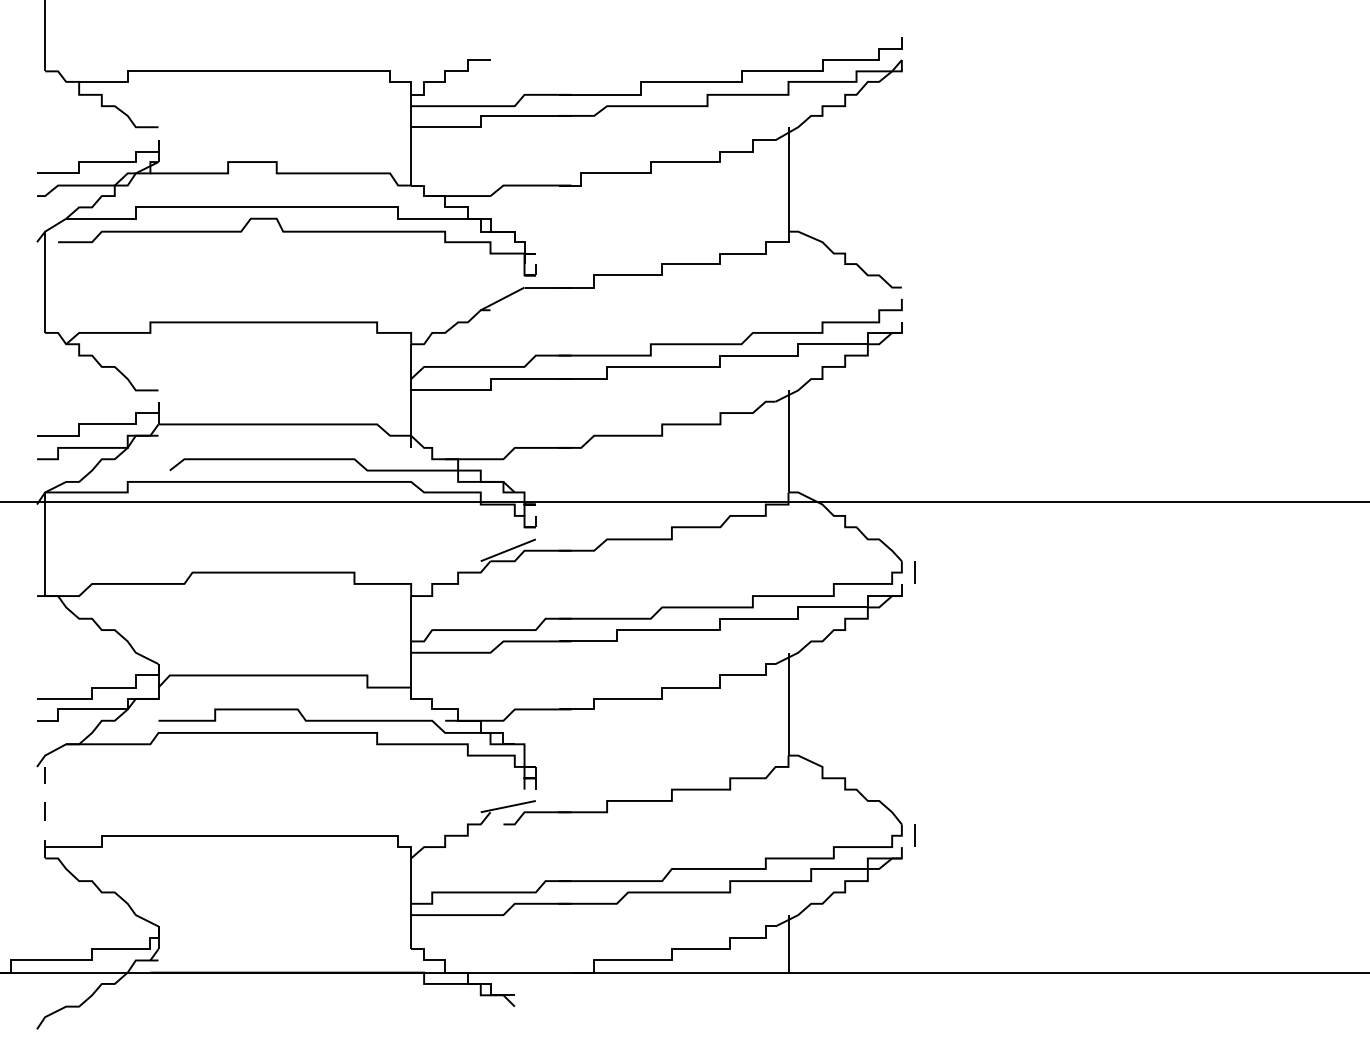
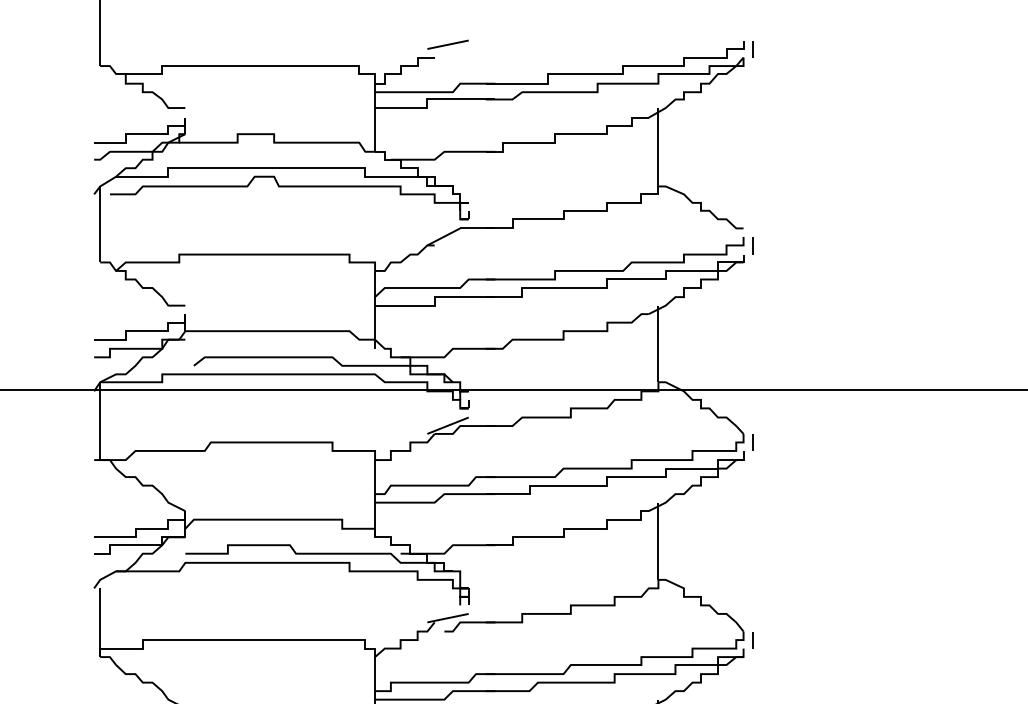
line: (507, 42) -> (447, 44), added
line: (914, 48) -> (753, 48), added
line: (914, 310) -> (753, 245), added
line: (45, 812) -> (100, 622), dashed -> solid

